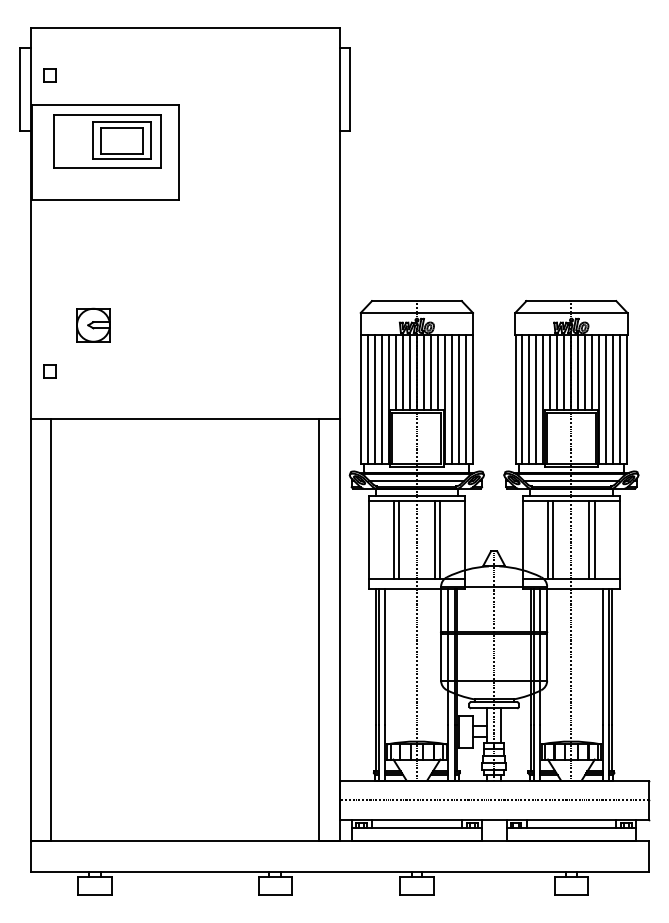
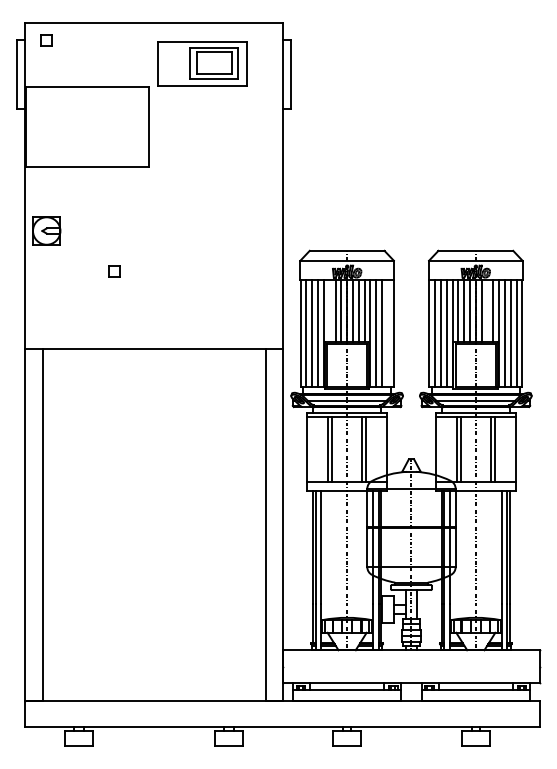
part: (50, 74) -> (46, 40), moved
part: (107, 140) -> (202, 63), moved
part: (93, 324) -> (46, 230), moved
part: (50, 371) -> (114, 271), moved
line: (395, 372) -> (329, 310), removed
line: (585, 372) -> (487, 310), removed
line: (465, 399) -> (387, 332), removed
line: (494, 800) -> (411, 666), removed

